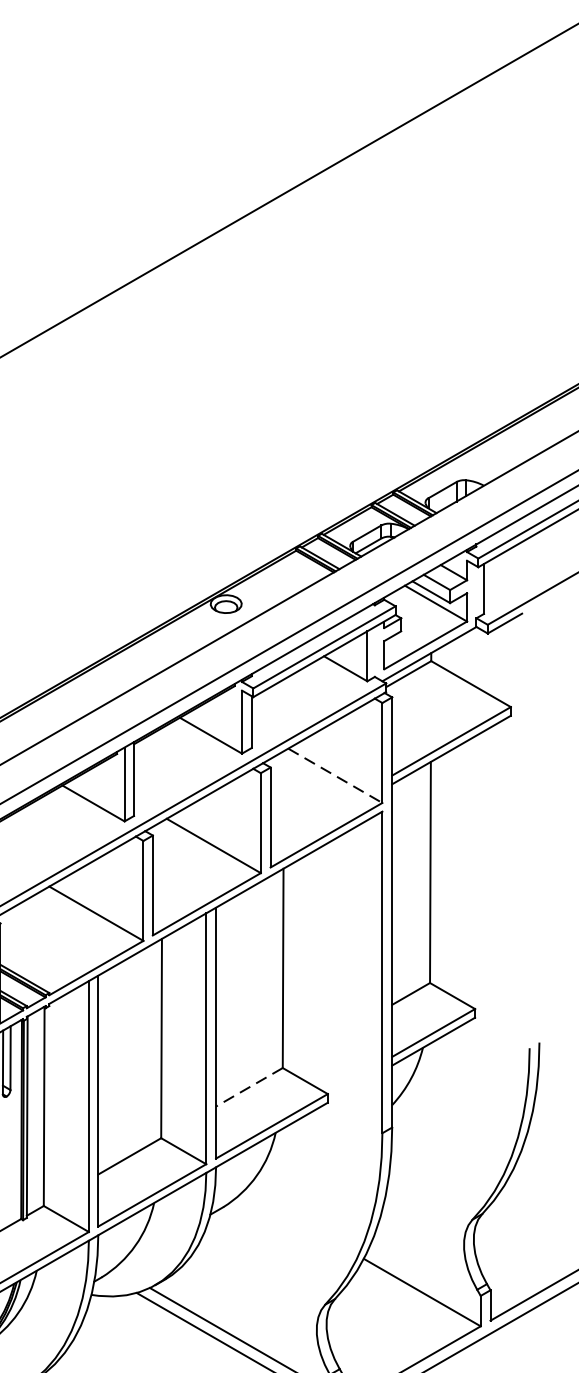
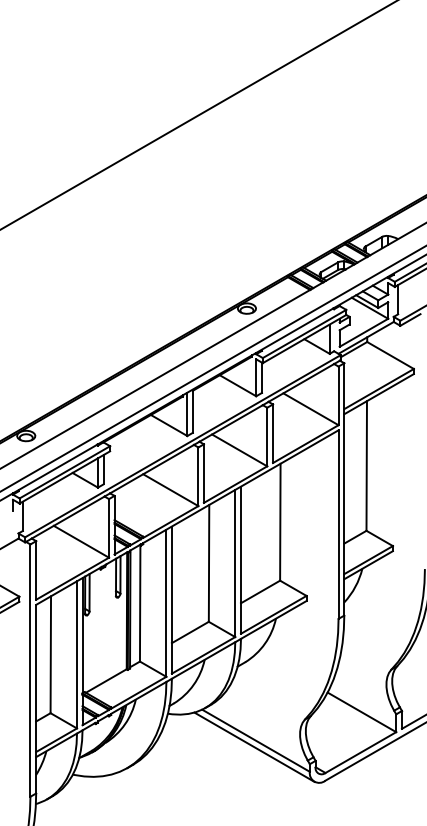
line: (334, 776) -> (310, 409), dashed -> solid
line: (249, 1086) -> (260, 591), dashed -> solid

